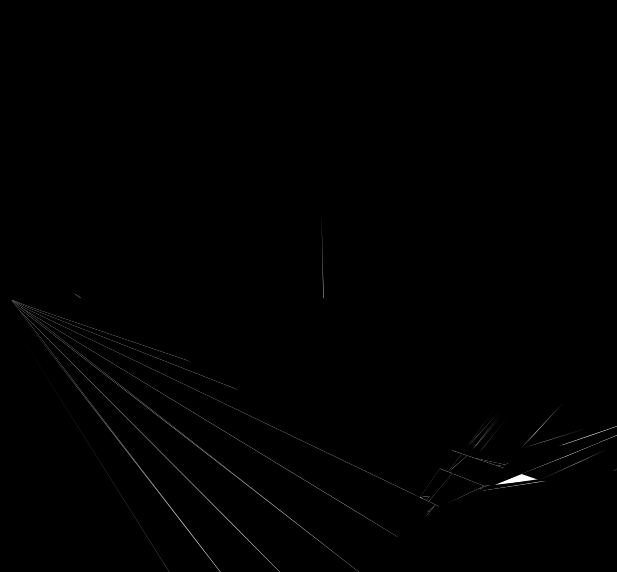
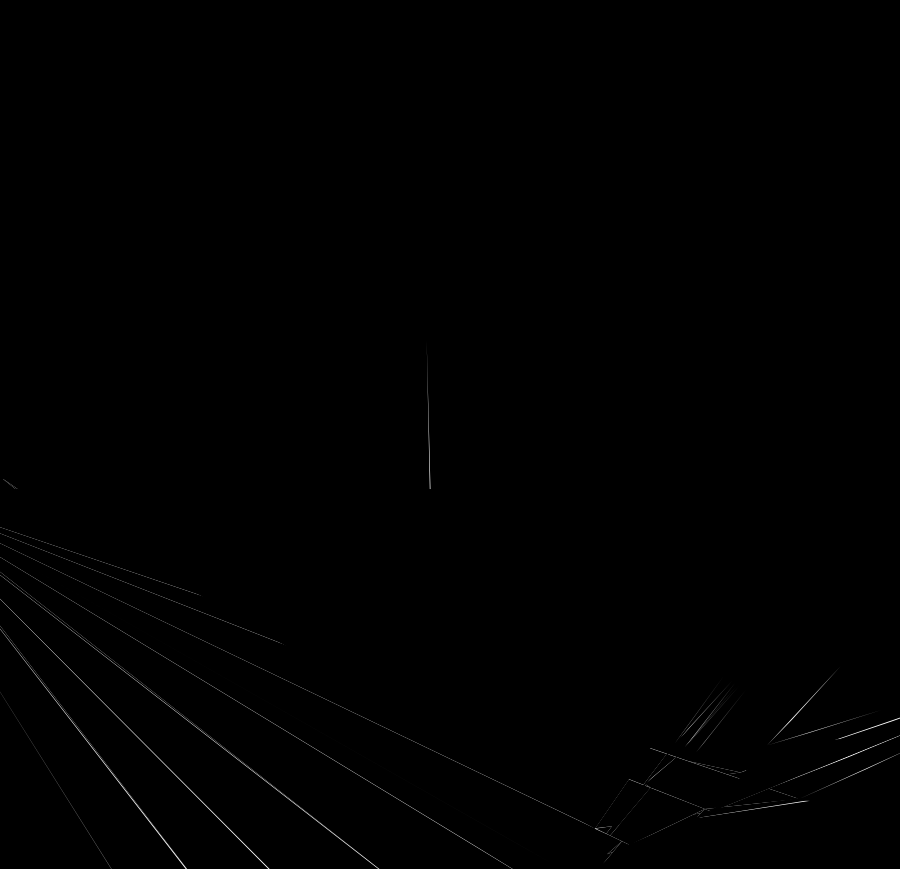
fill: (516, 479) -> (760, 797), added

